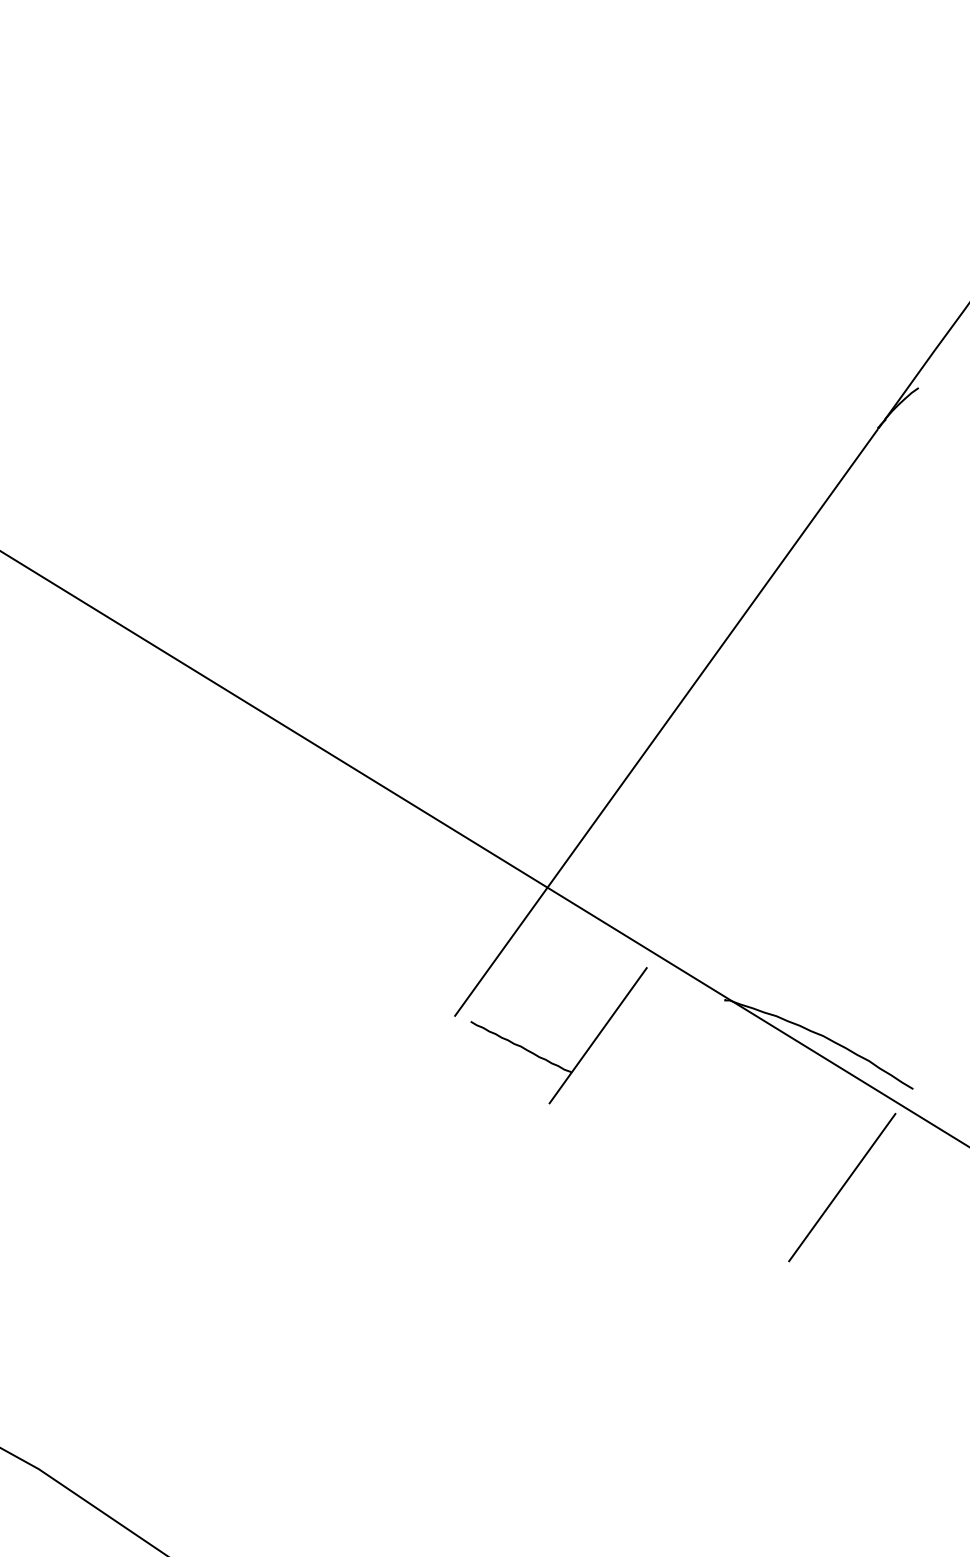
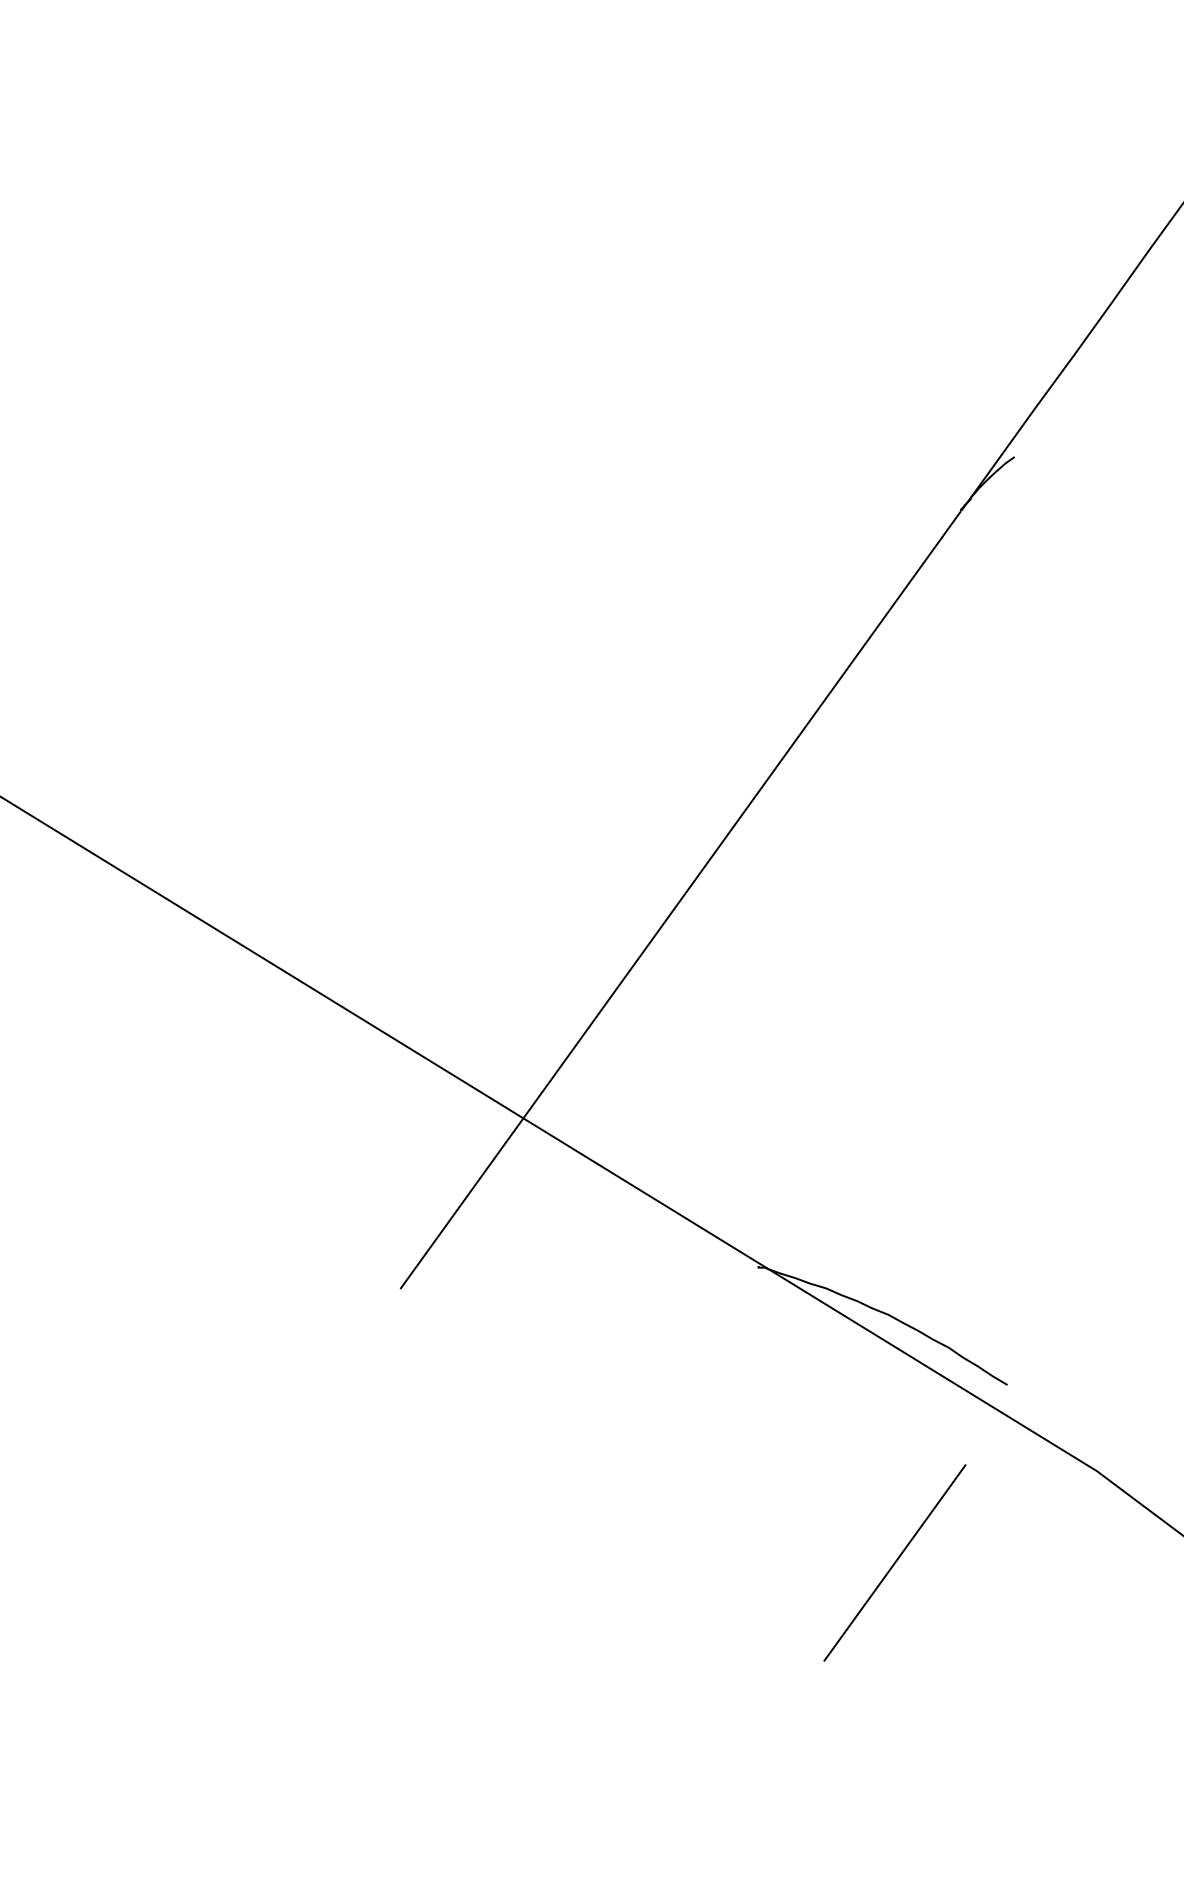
part: (547, 1059) -> (523, 1345), removed
line: (842, 1187) -> (895, 1562), moved

